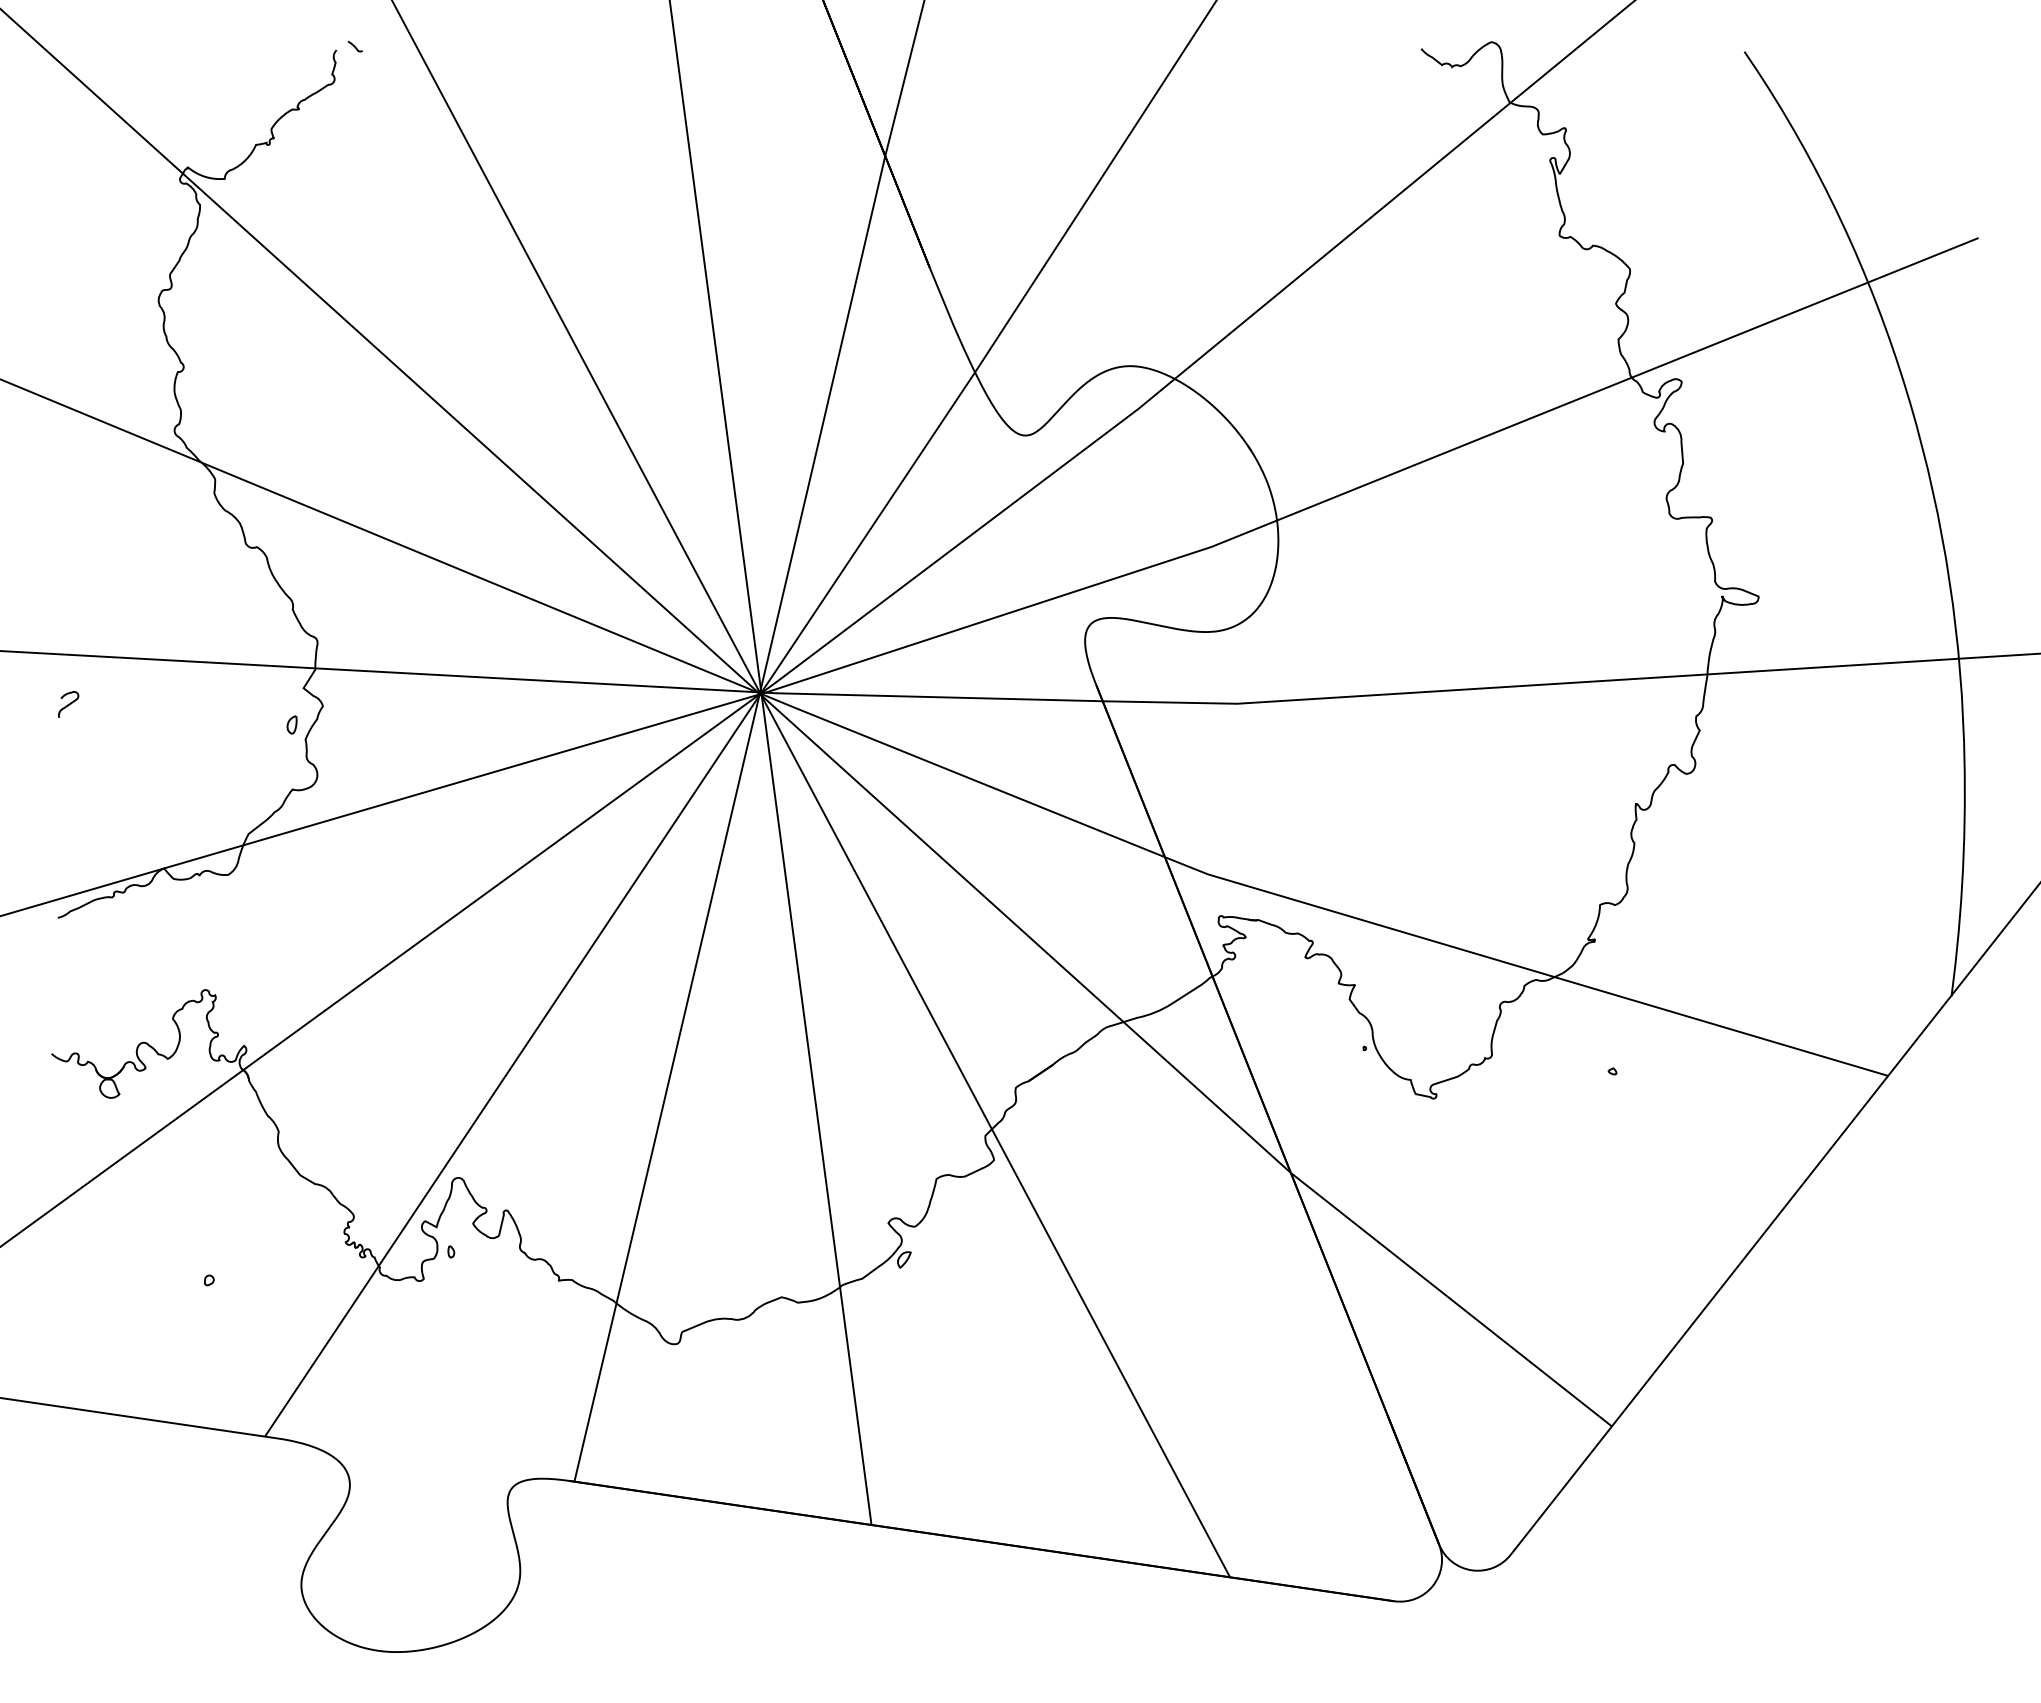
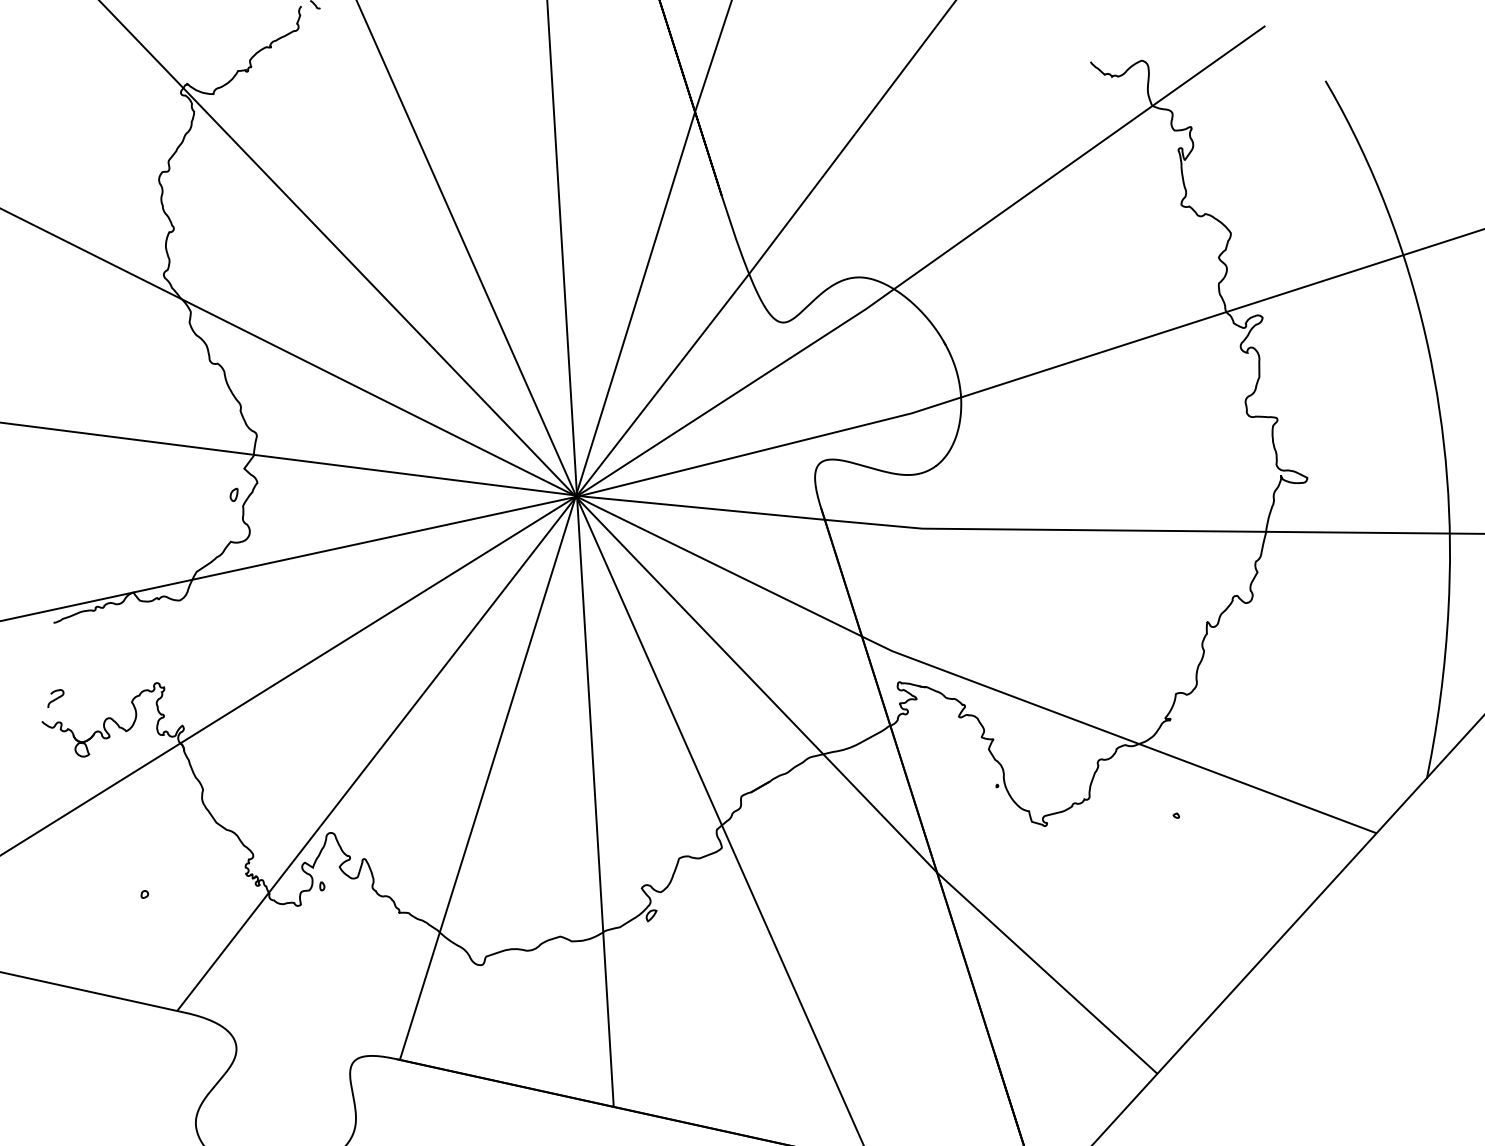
curve: (68, 704) -> (55, 698), moved

